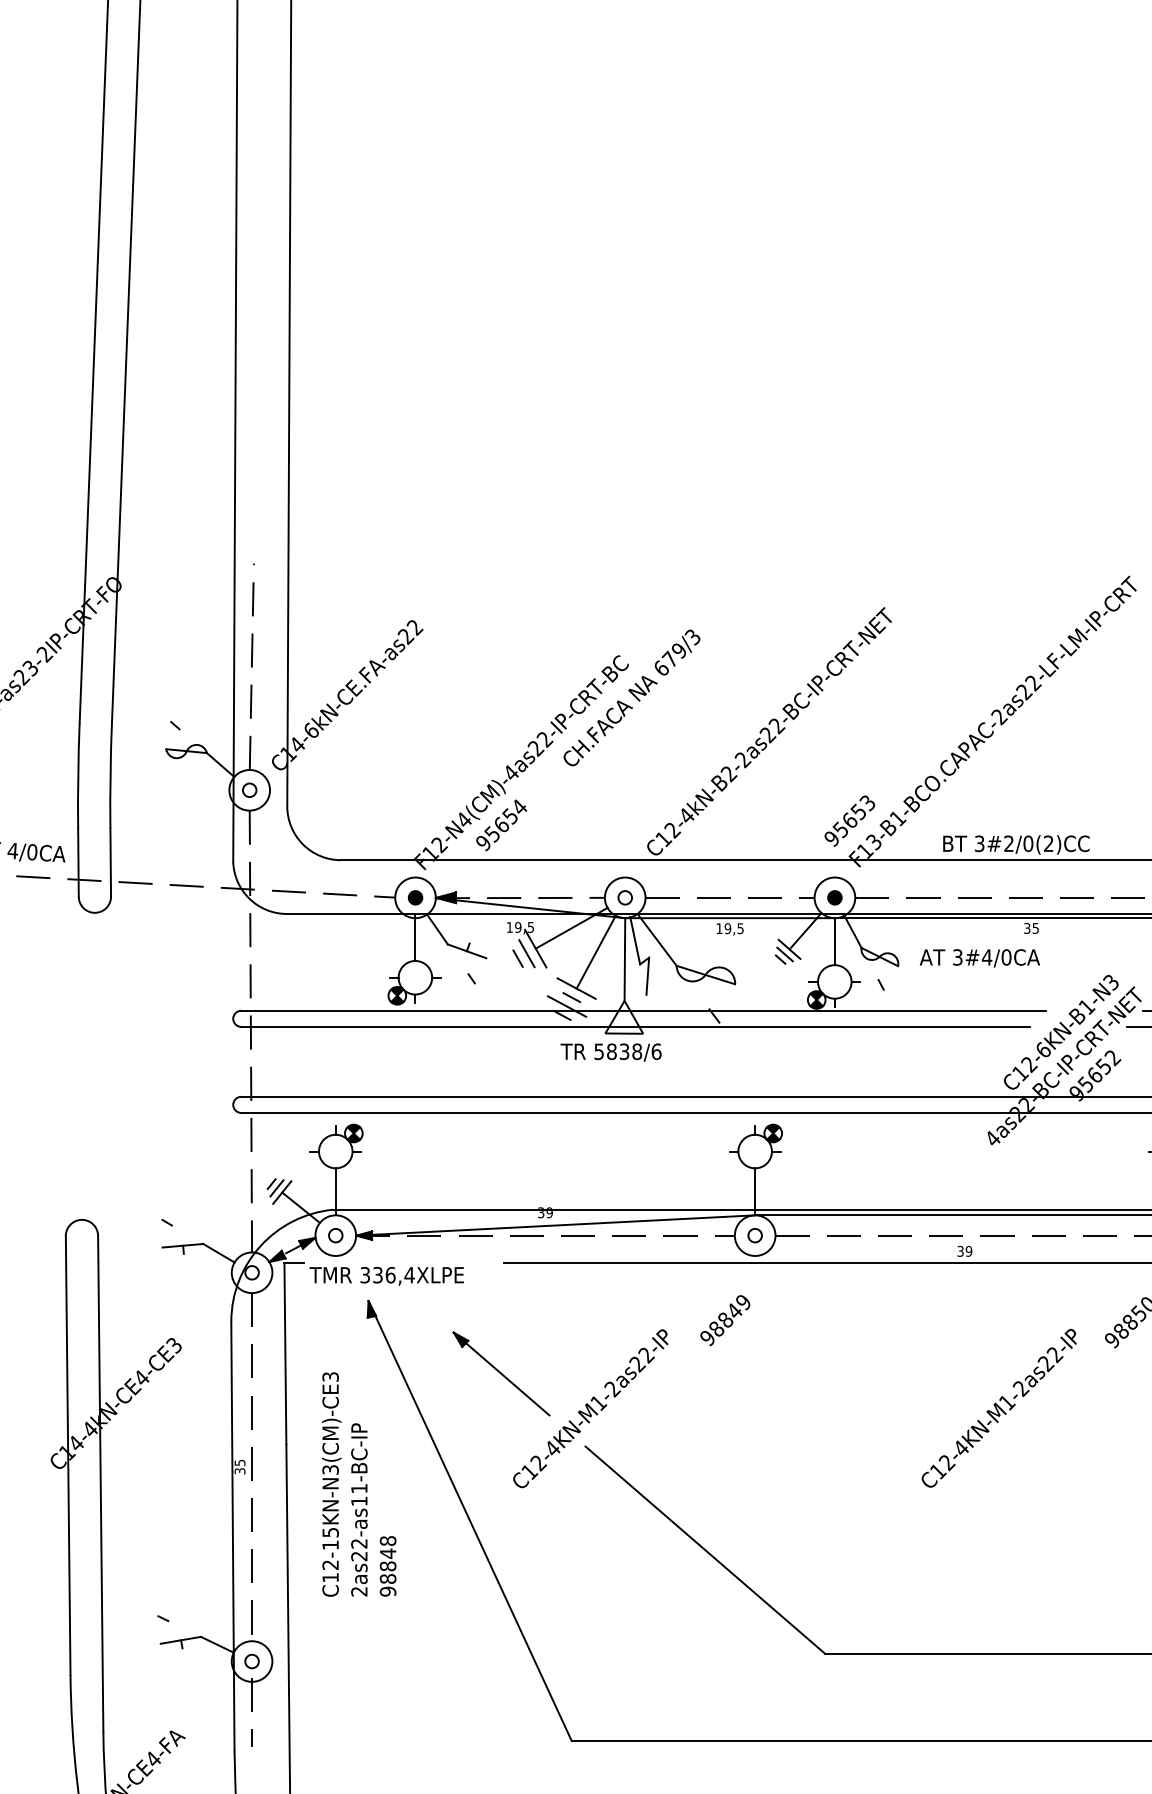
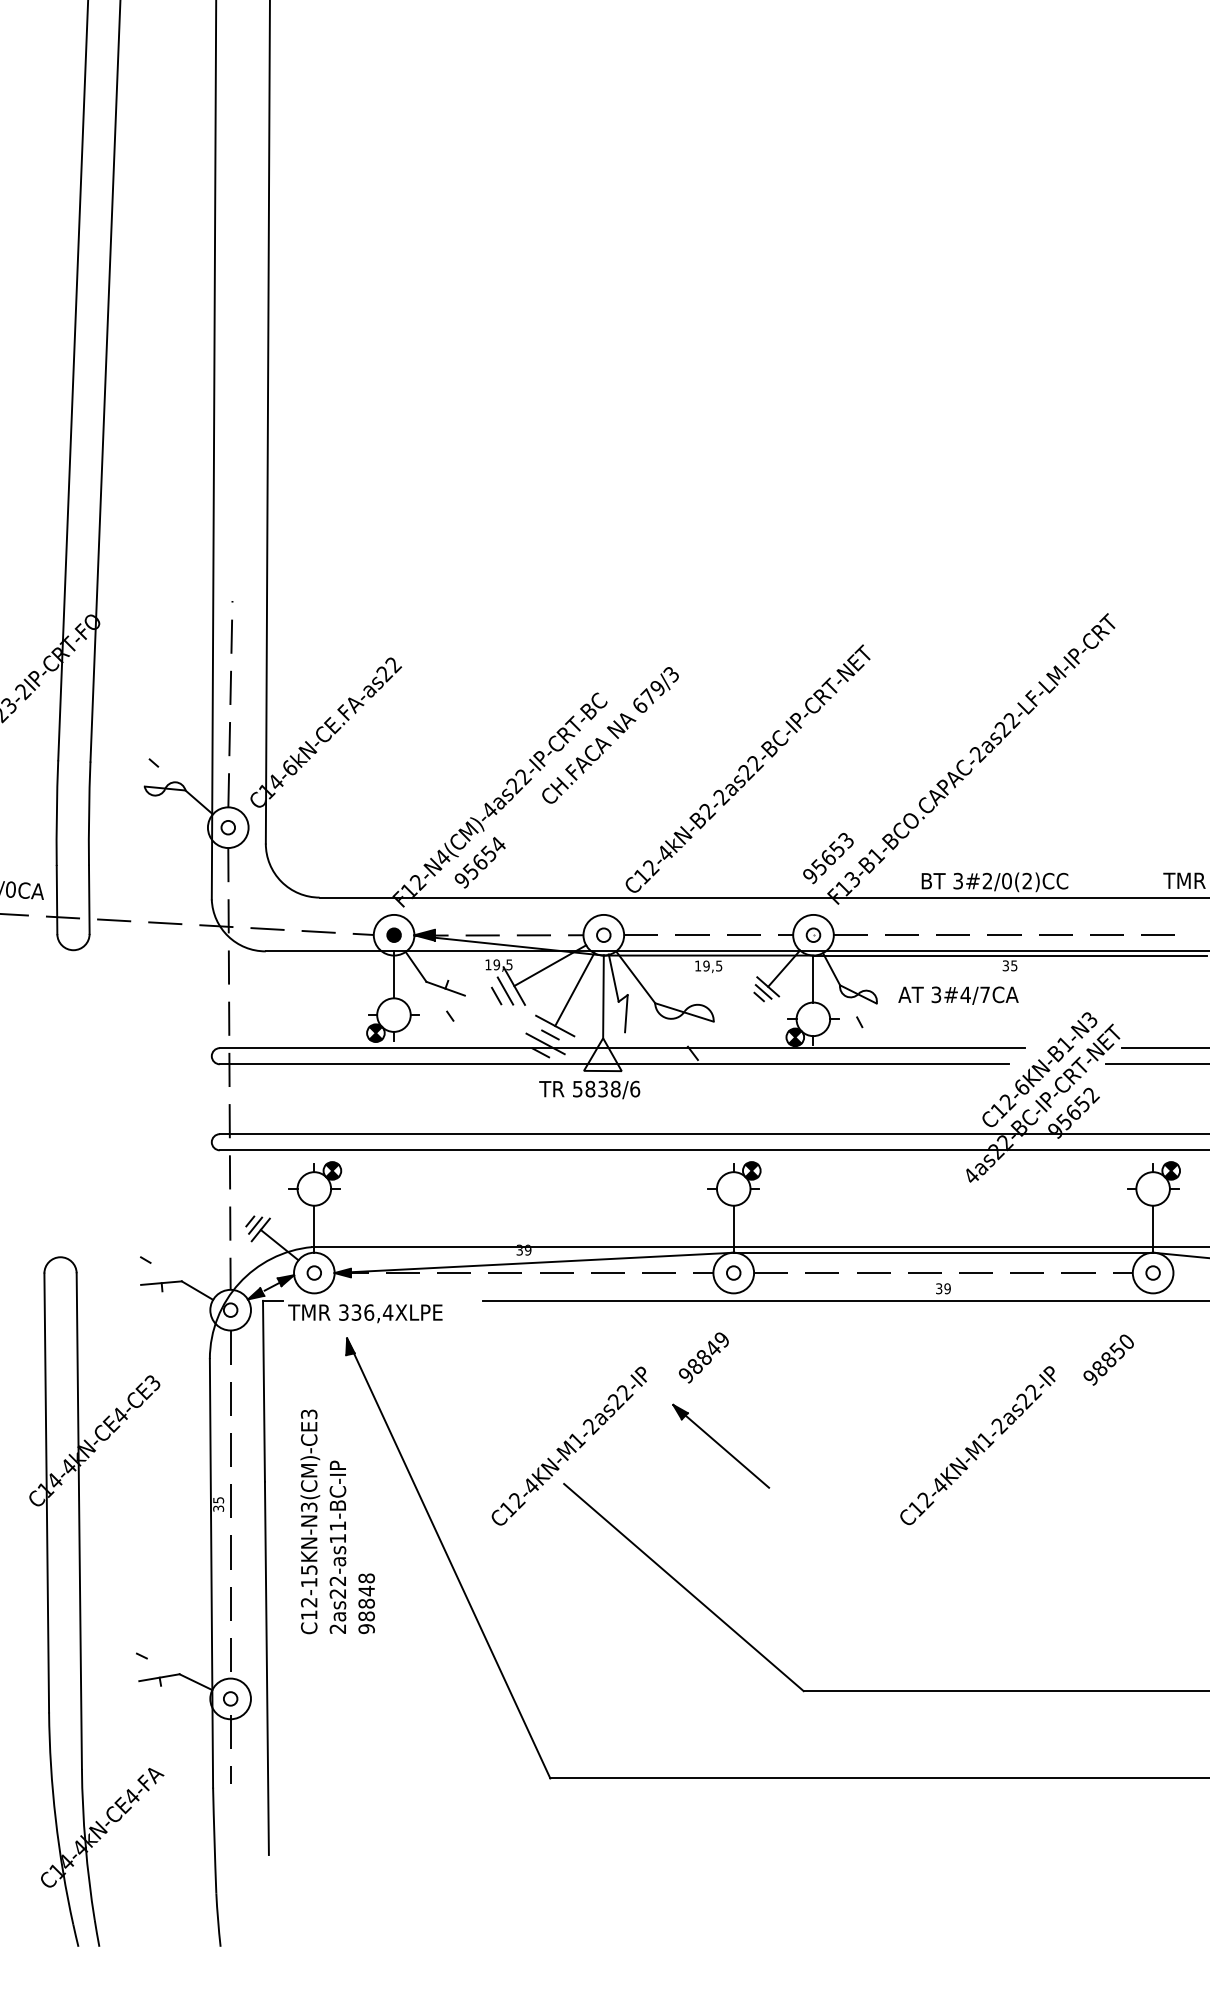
fill: (834, 898) -> (813, 935), removed
text: (1006, 957) -> (985, 994), 3#4/0CA -> 3#4/7CA
part: (501, 1373) -> (721, 1445), moved

